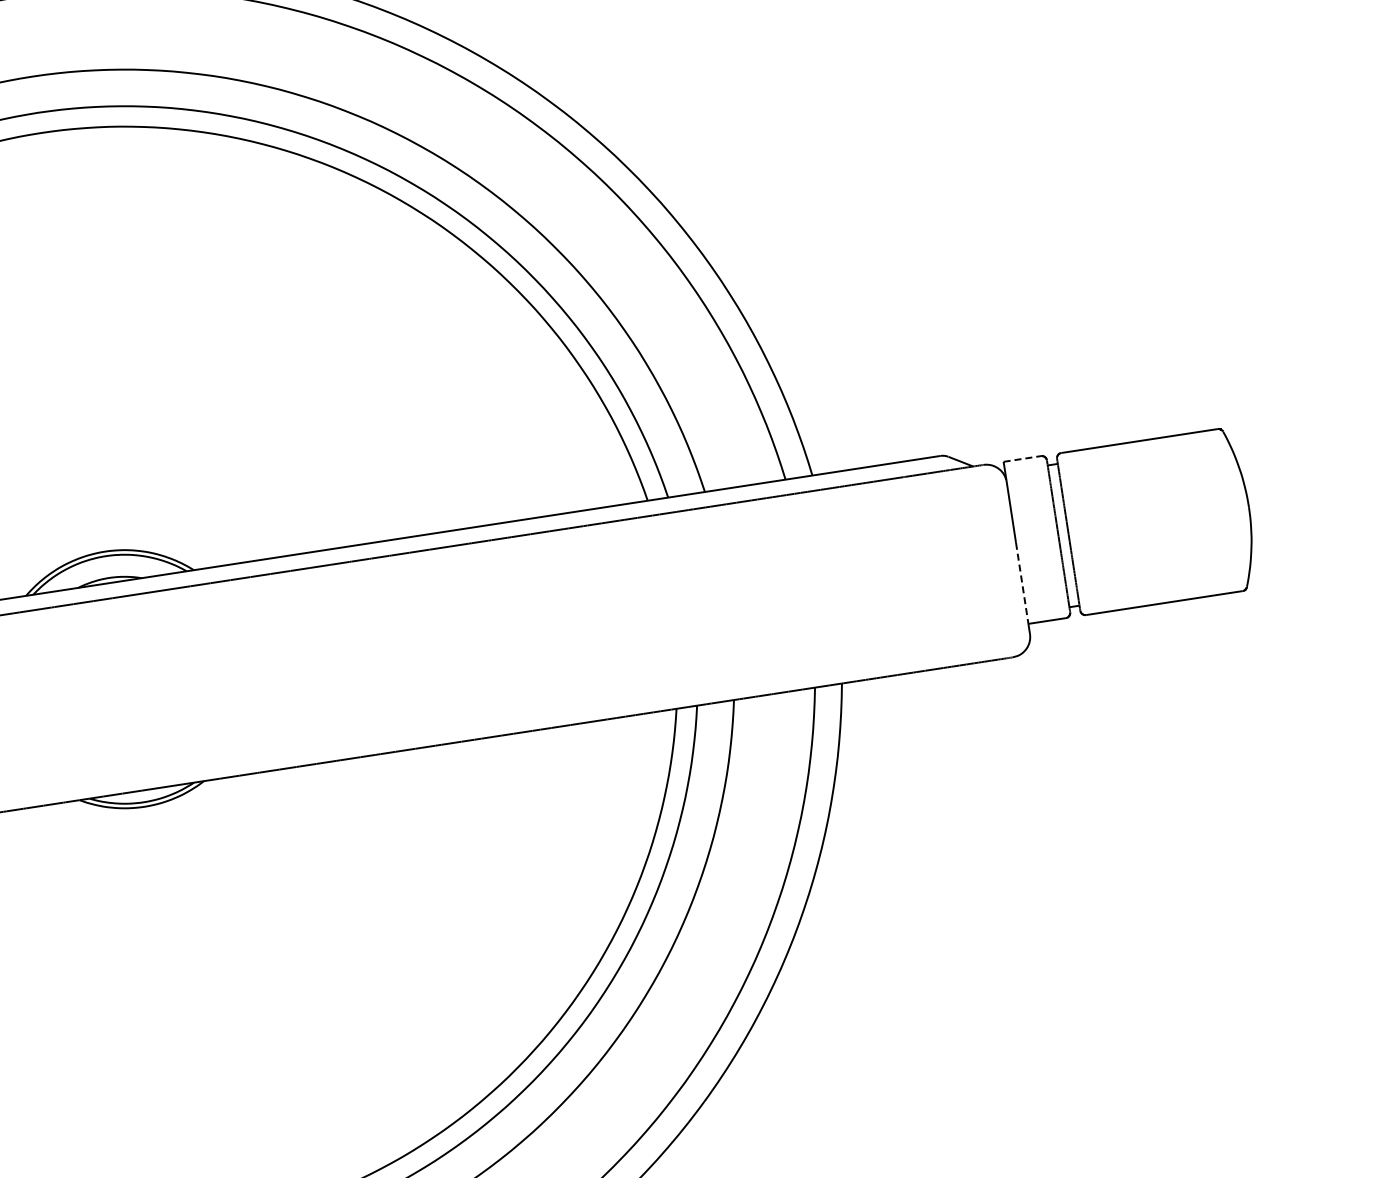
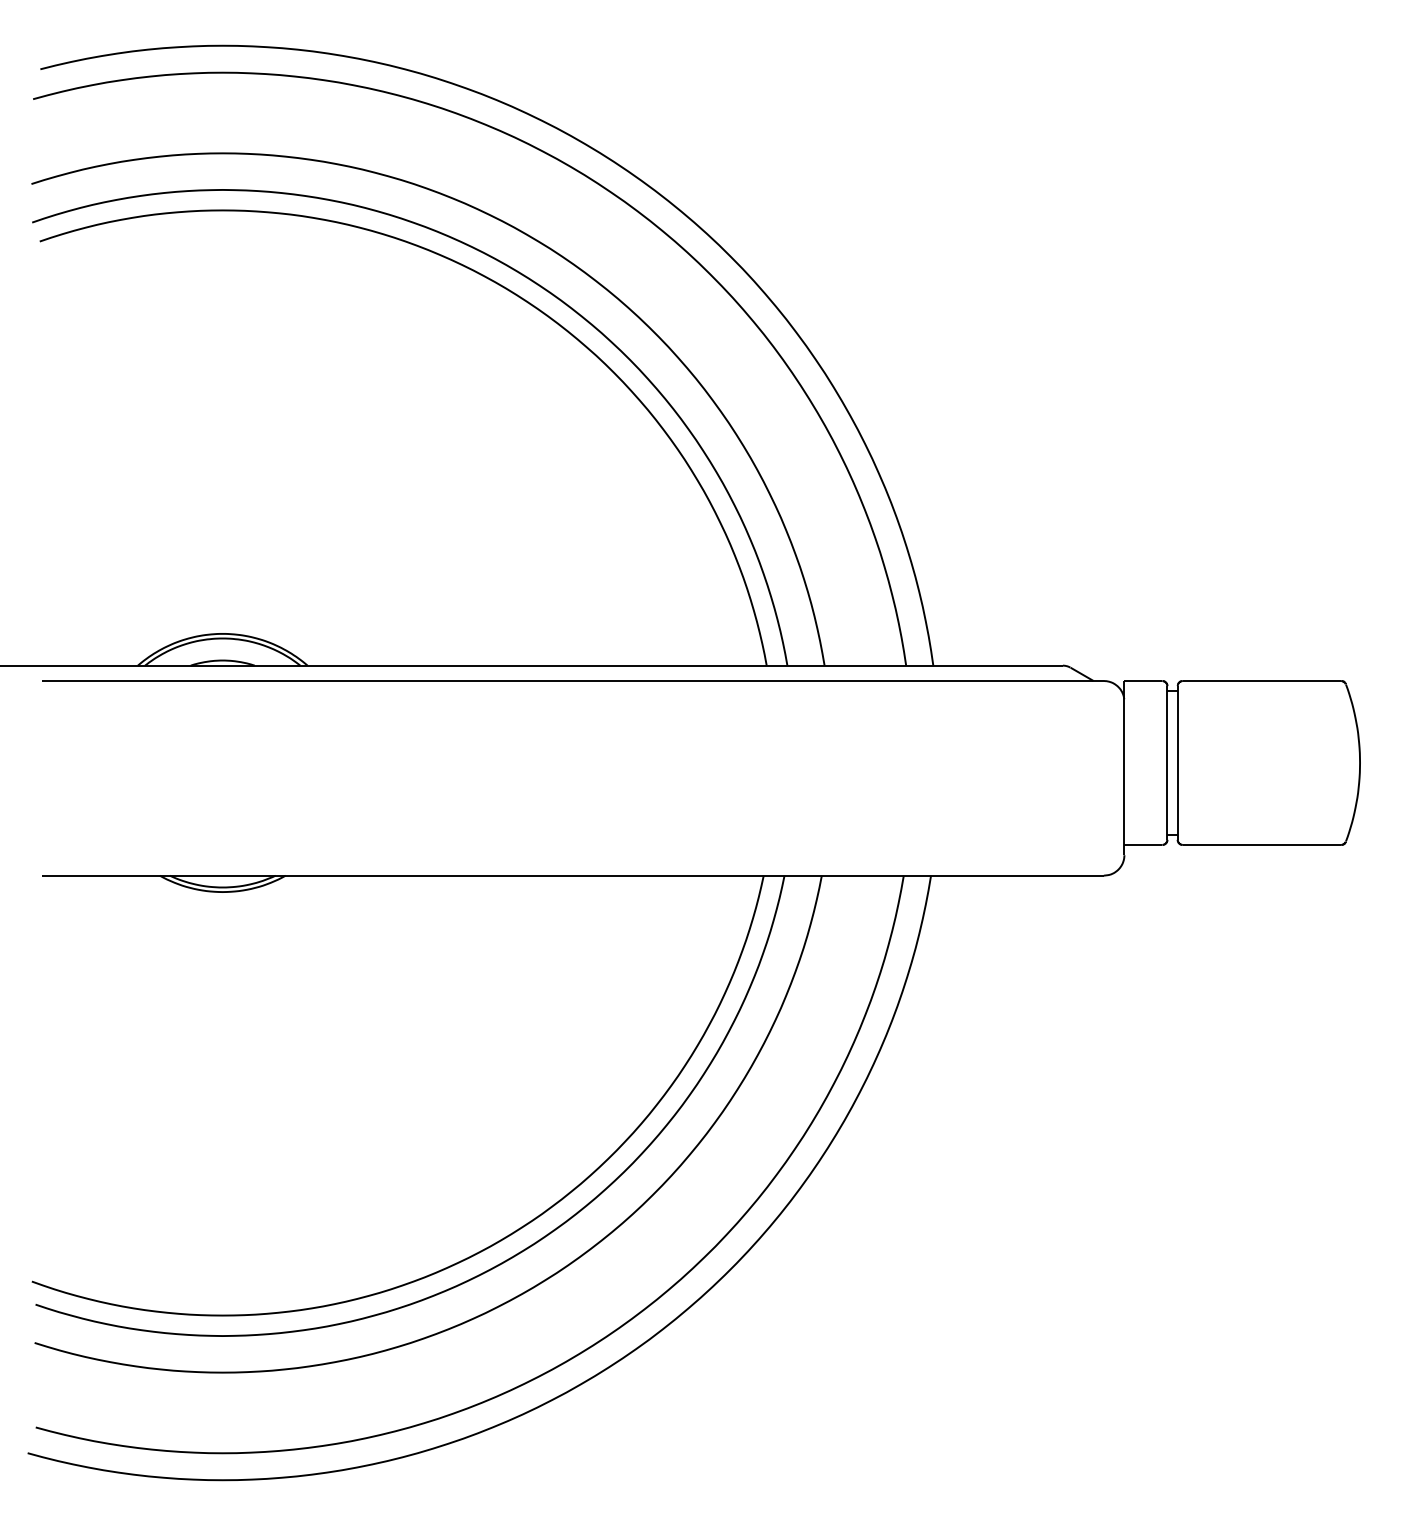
line: (1022, 459) -> (1143, 681), dashed -> solid
line: (1022, 582) -> (1124, 803), dashed -> solid

